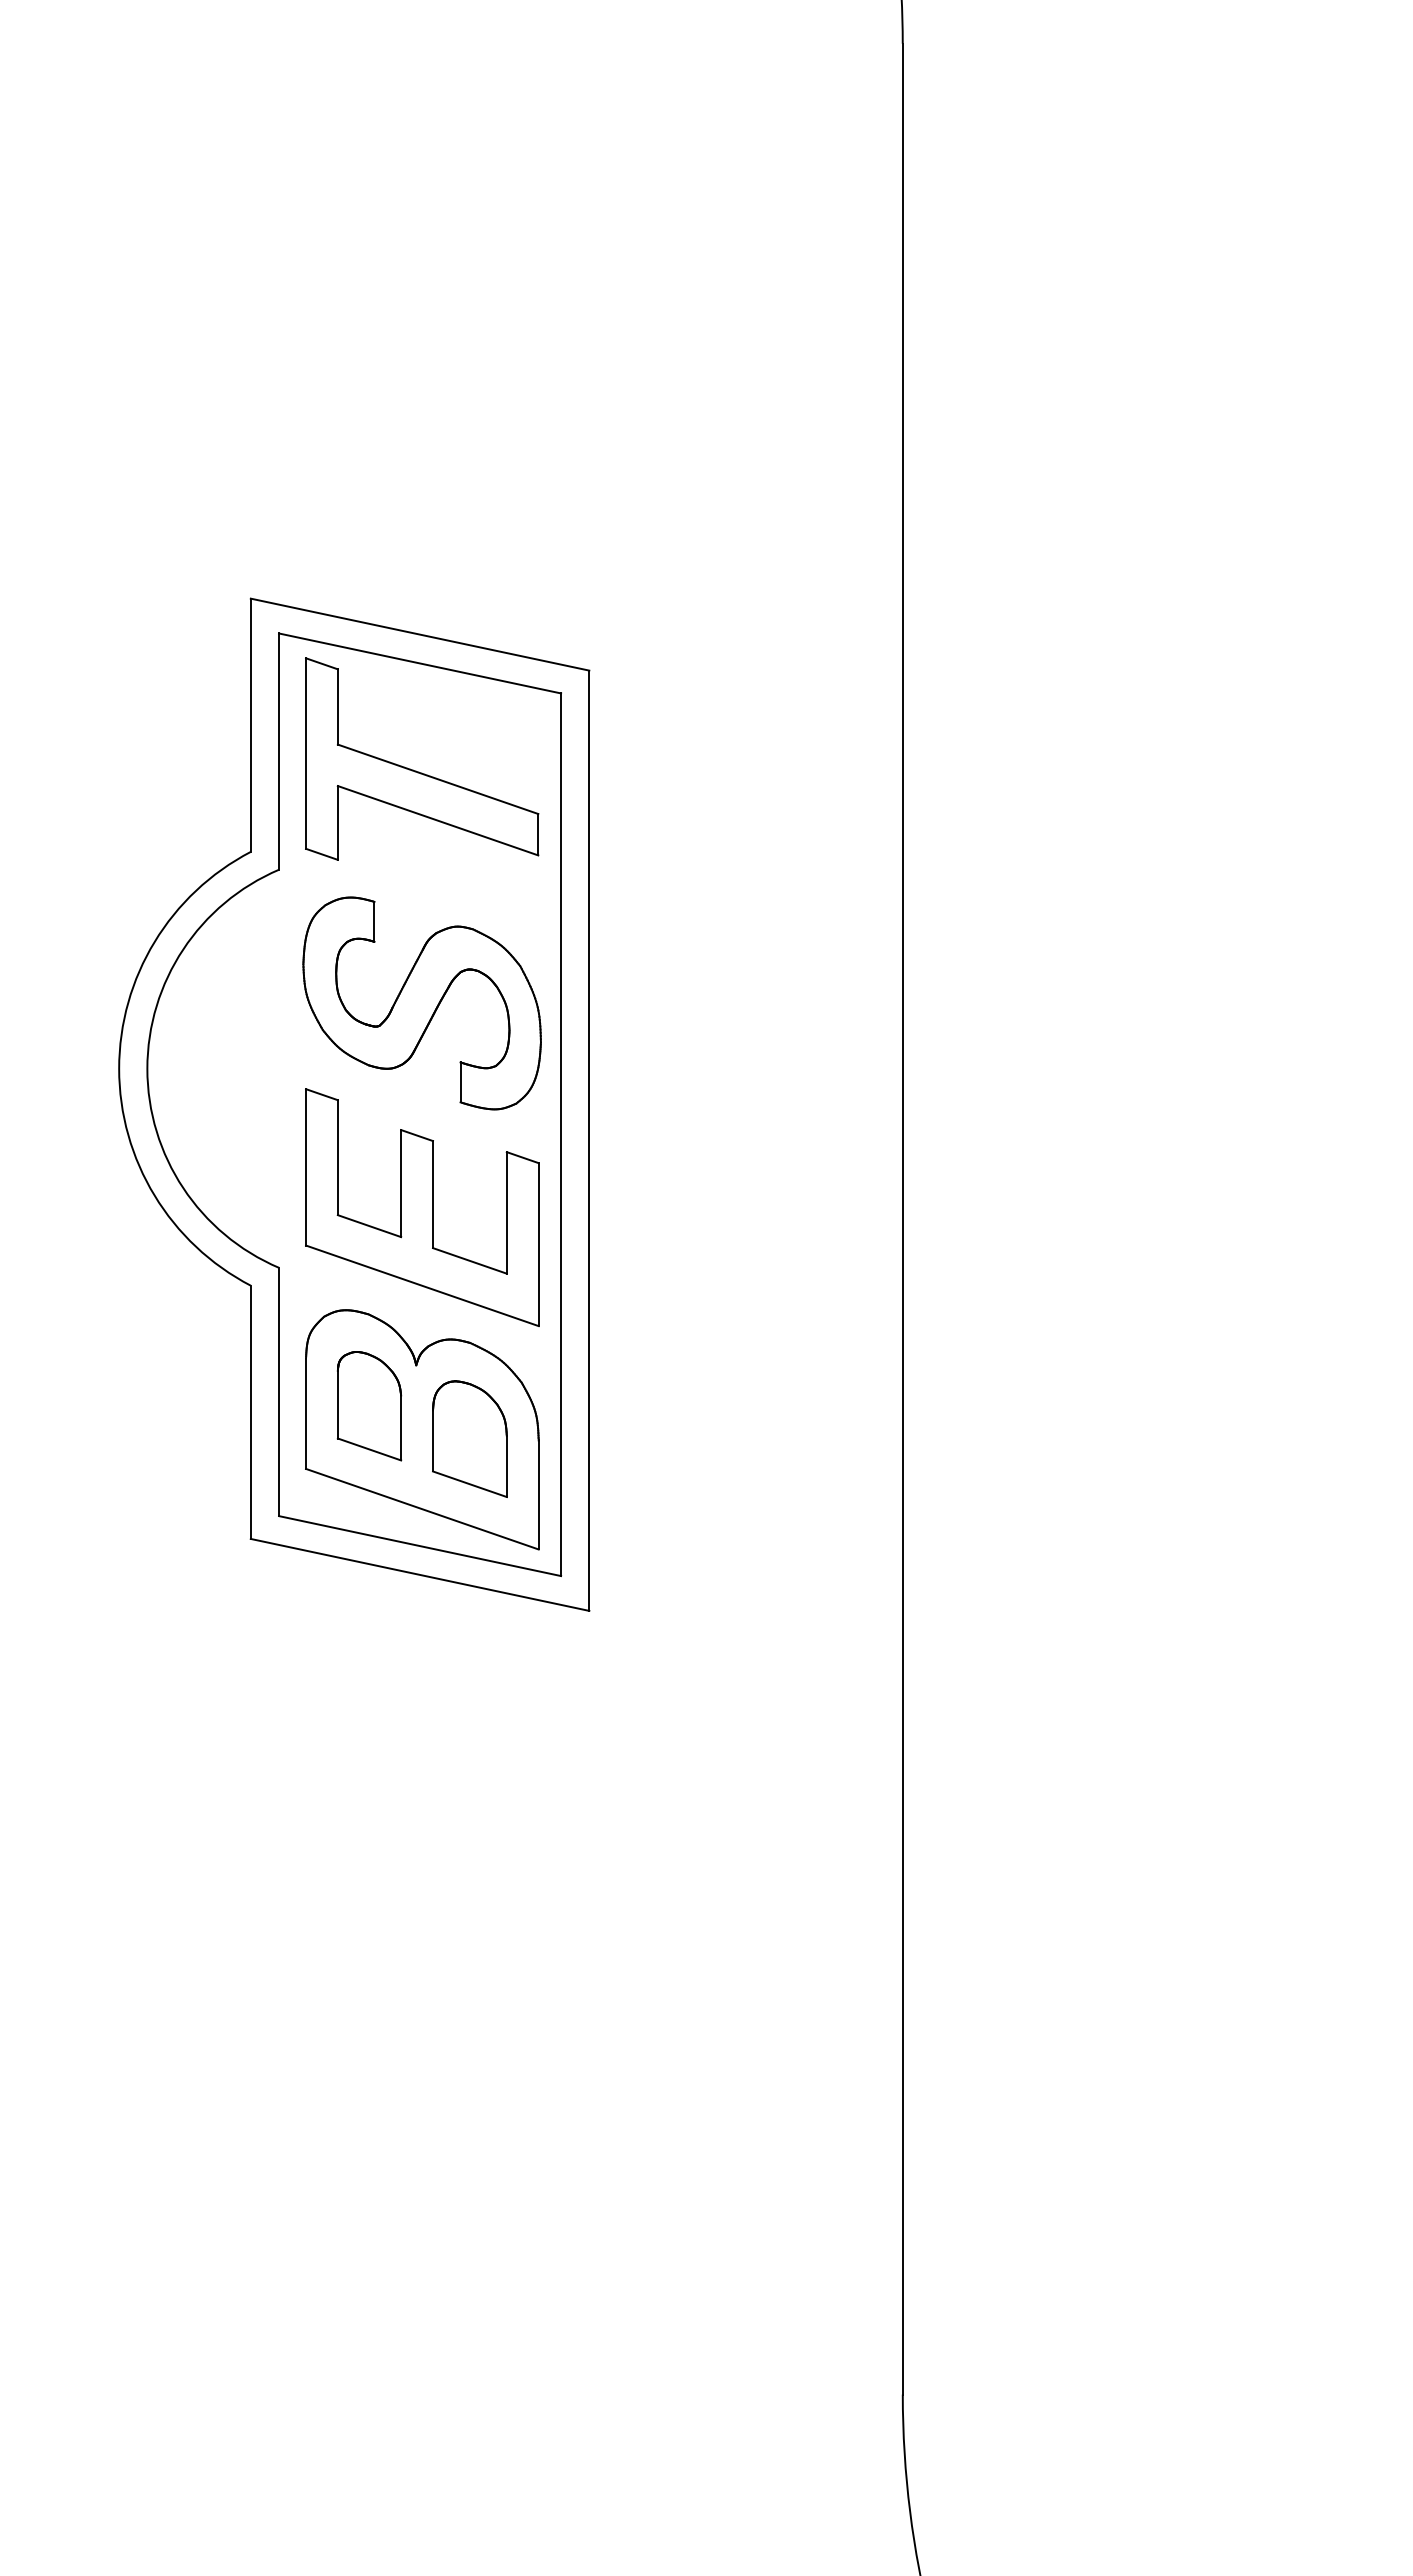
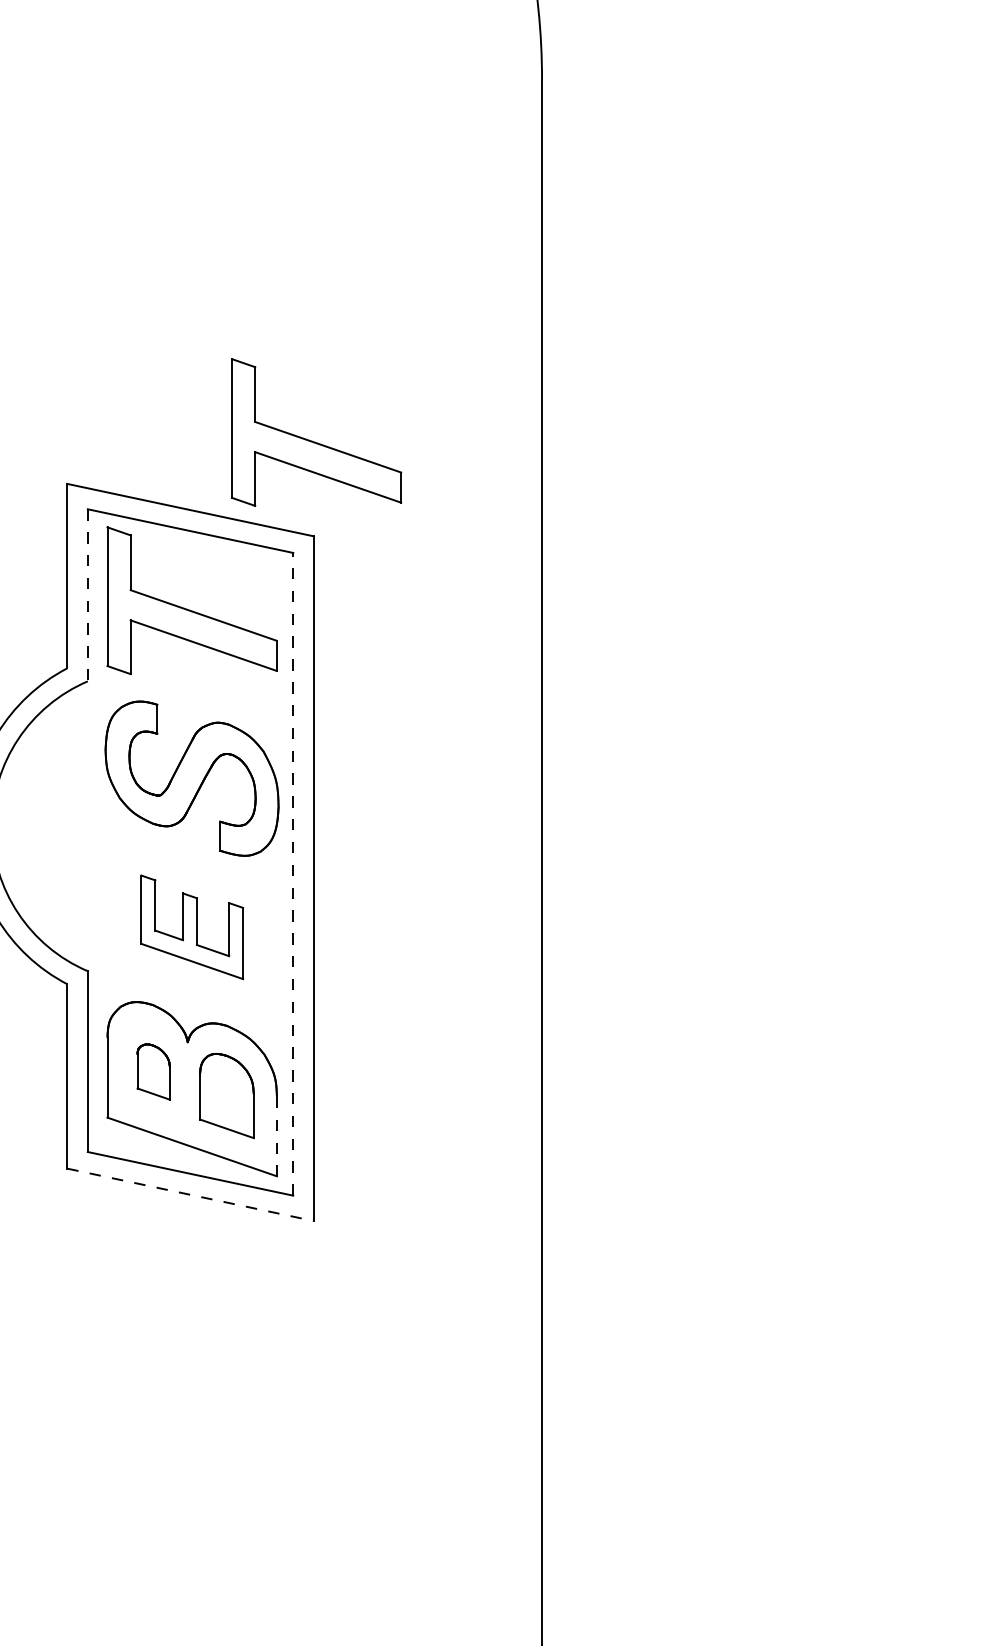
part: (590, 540) -> (314, 441), added
line: (279, 752) -> (88, 595), solid -> dashed
line: (561, 1134) -> (293, 874), solid -> dashed
part: (422, 1207) -> (192, 927), size x0.6
part: (369, 1406) -> (153, 1072), size x0.7
line: (538, 1494) -> (276, 1136), solid -> dashed
line: (420, 1575) -> (190, 1195), solid -> dashed

